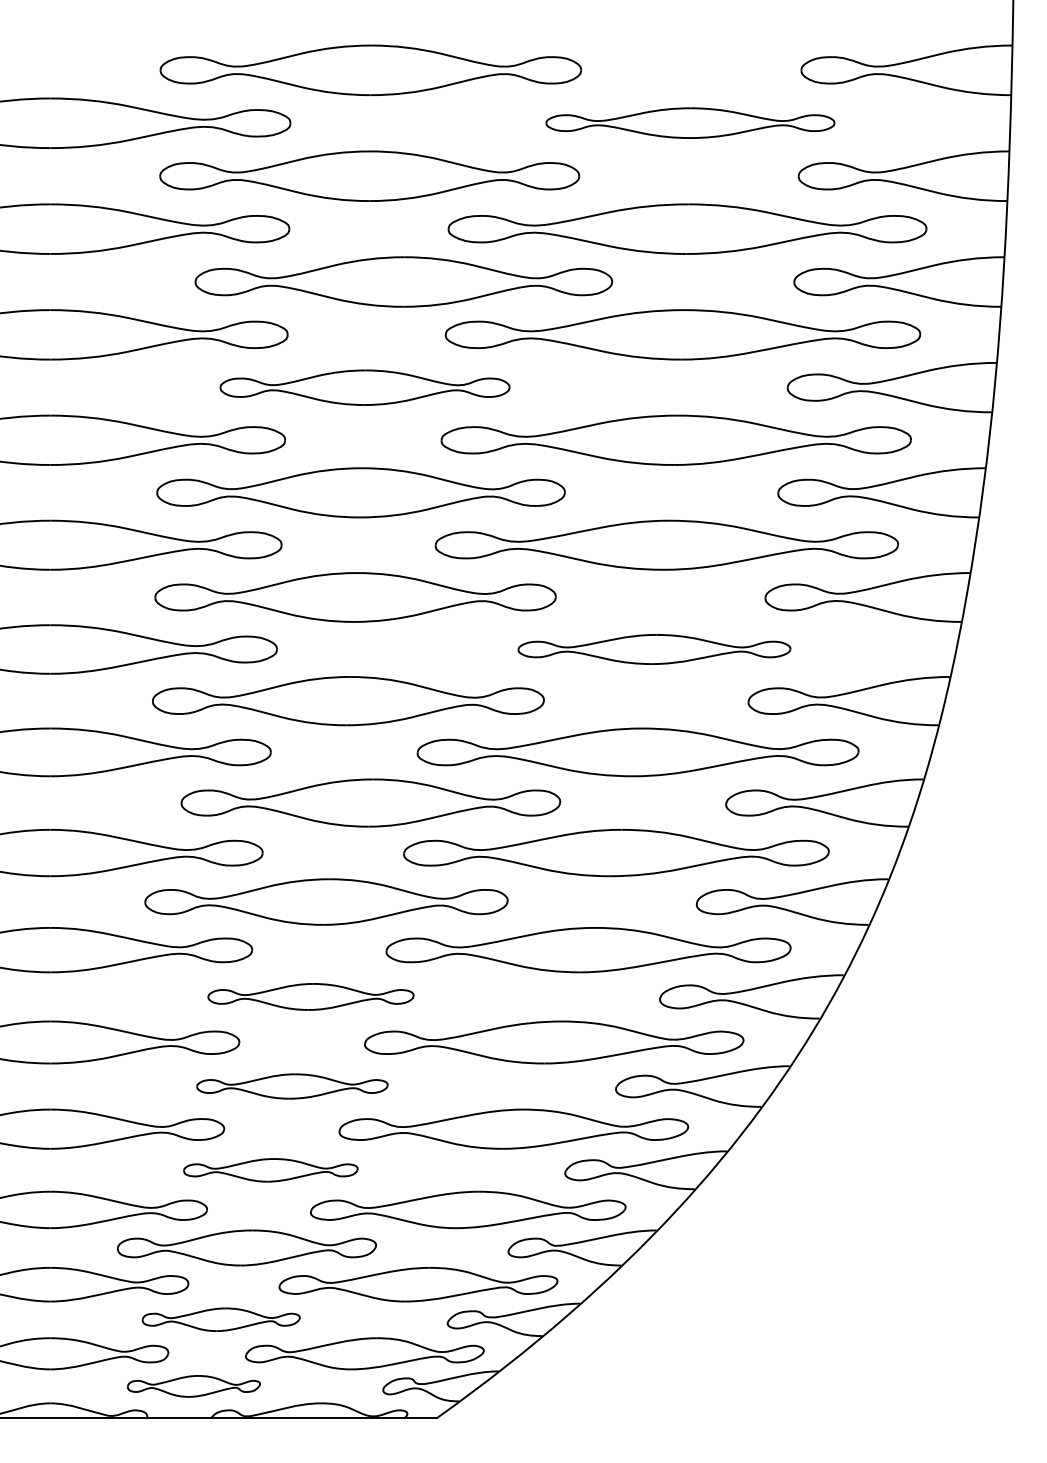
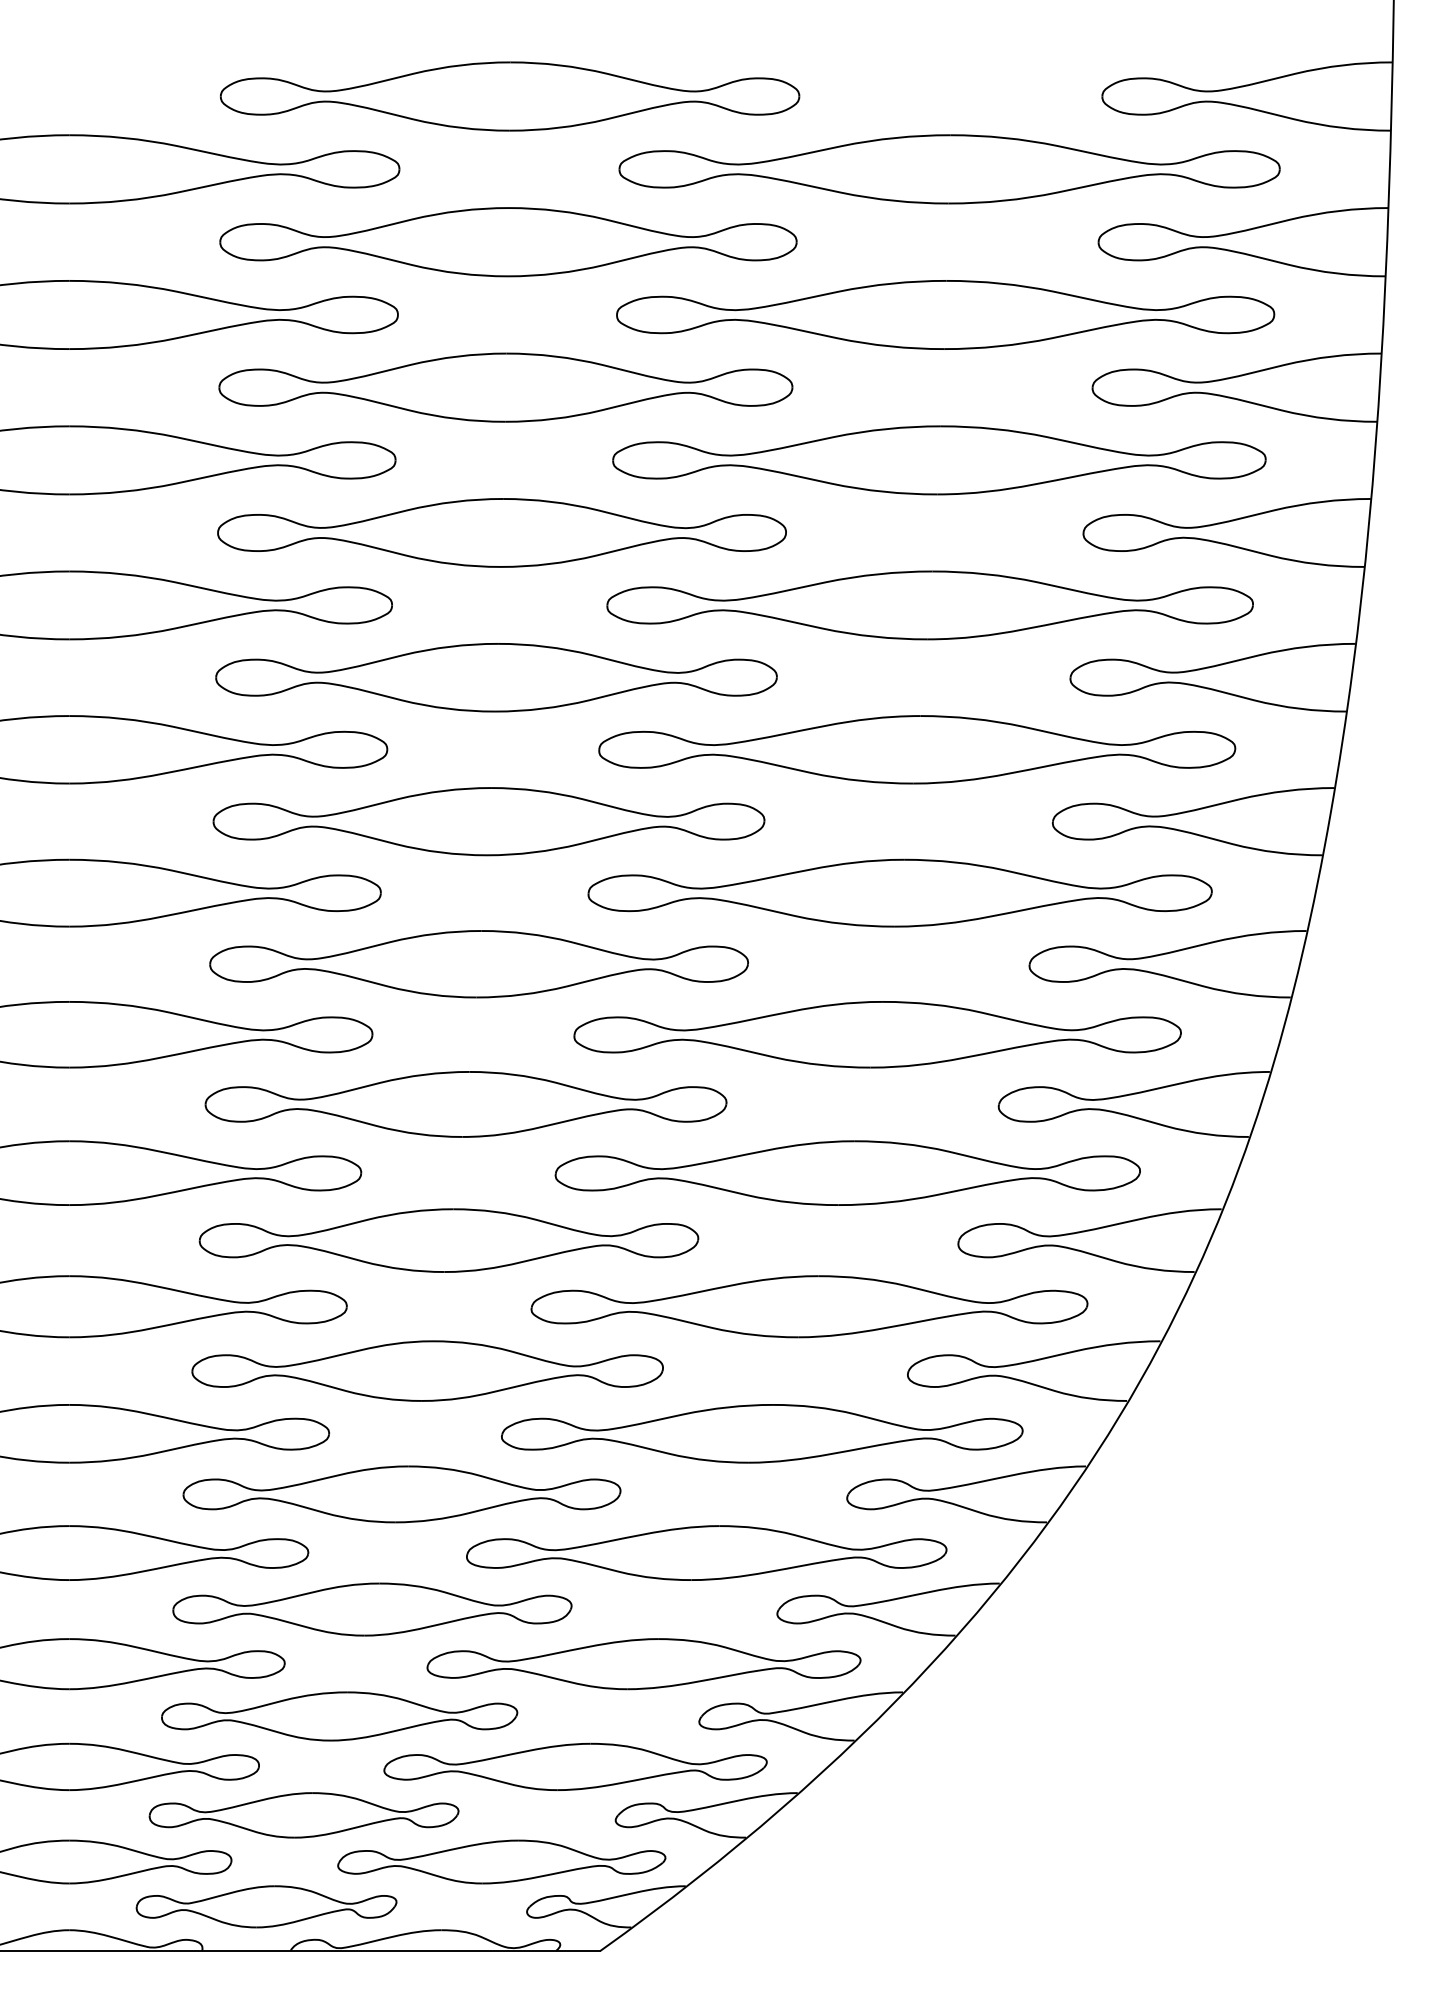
part: (690, 122) -> (949, 168), size x1.67
part: (403, 281) -> (505, 386), moved
part: (364, 387) -> (501, 532), size x1.43
part: (654, 649) -> (900, 893), size x1.67
part: (370, 802) -> (465, 1103), moved
part: (310, 996) -> (426, 1370), size x1.67
part: (292, 1086) -> (402, 1494), size x1.67
part: (270, 1170) -> (371, 1609), size x1.67
part: (221, 1319) -> (304, 1814), size x1.43
part: (193, 1386) -> (266, 1907), size x1.43

